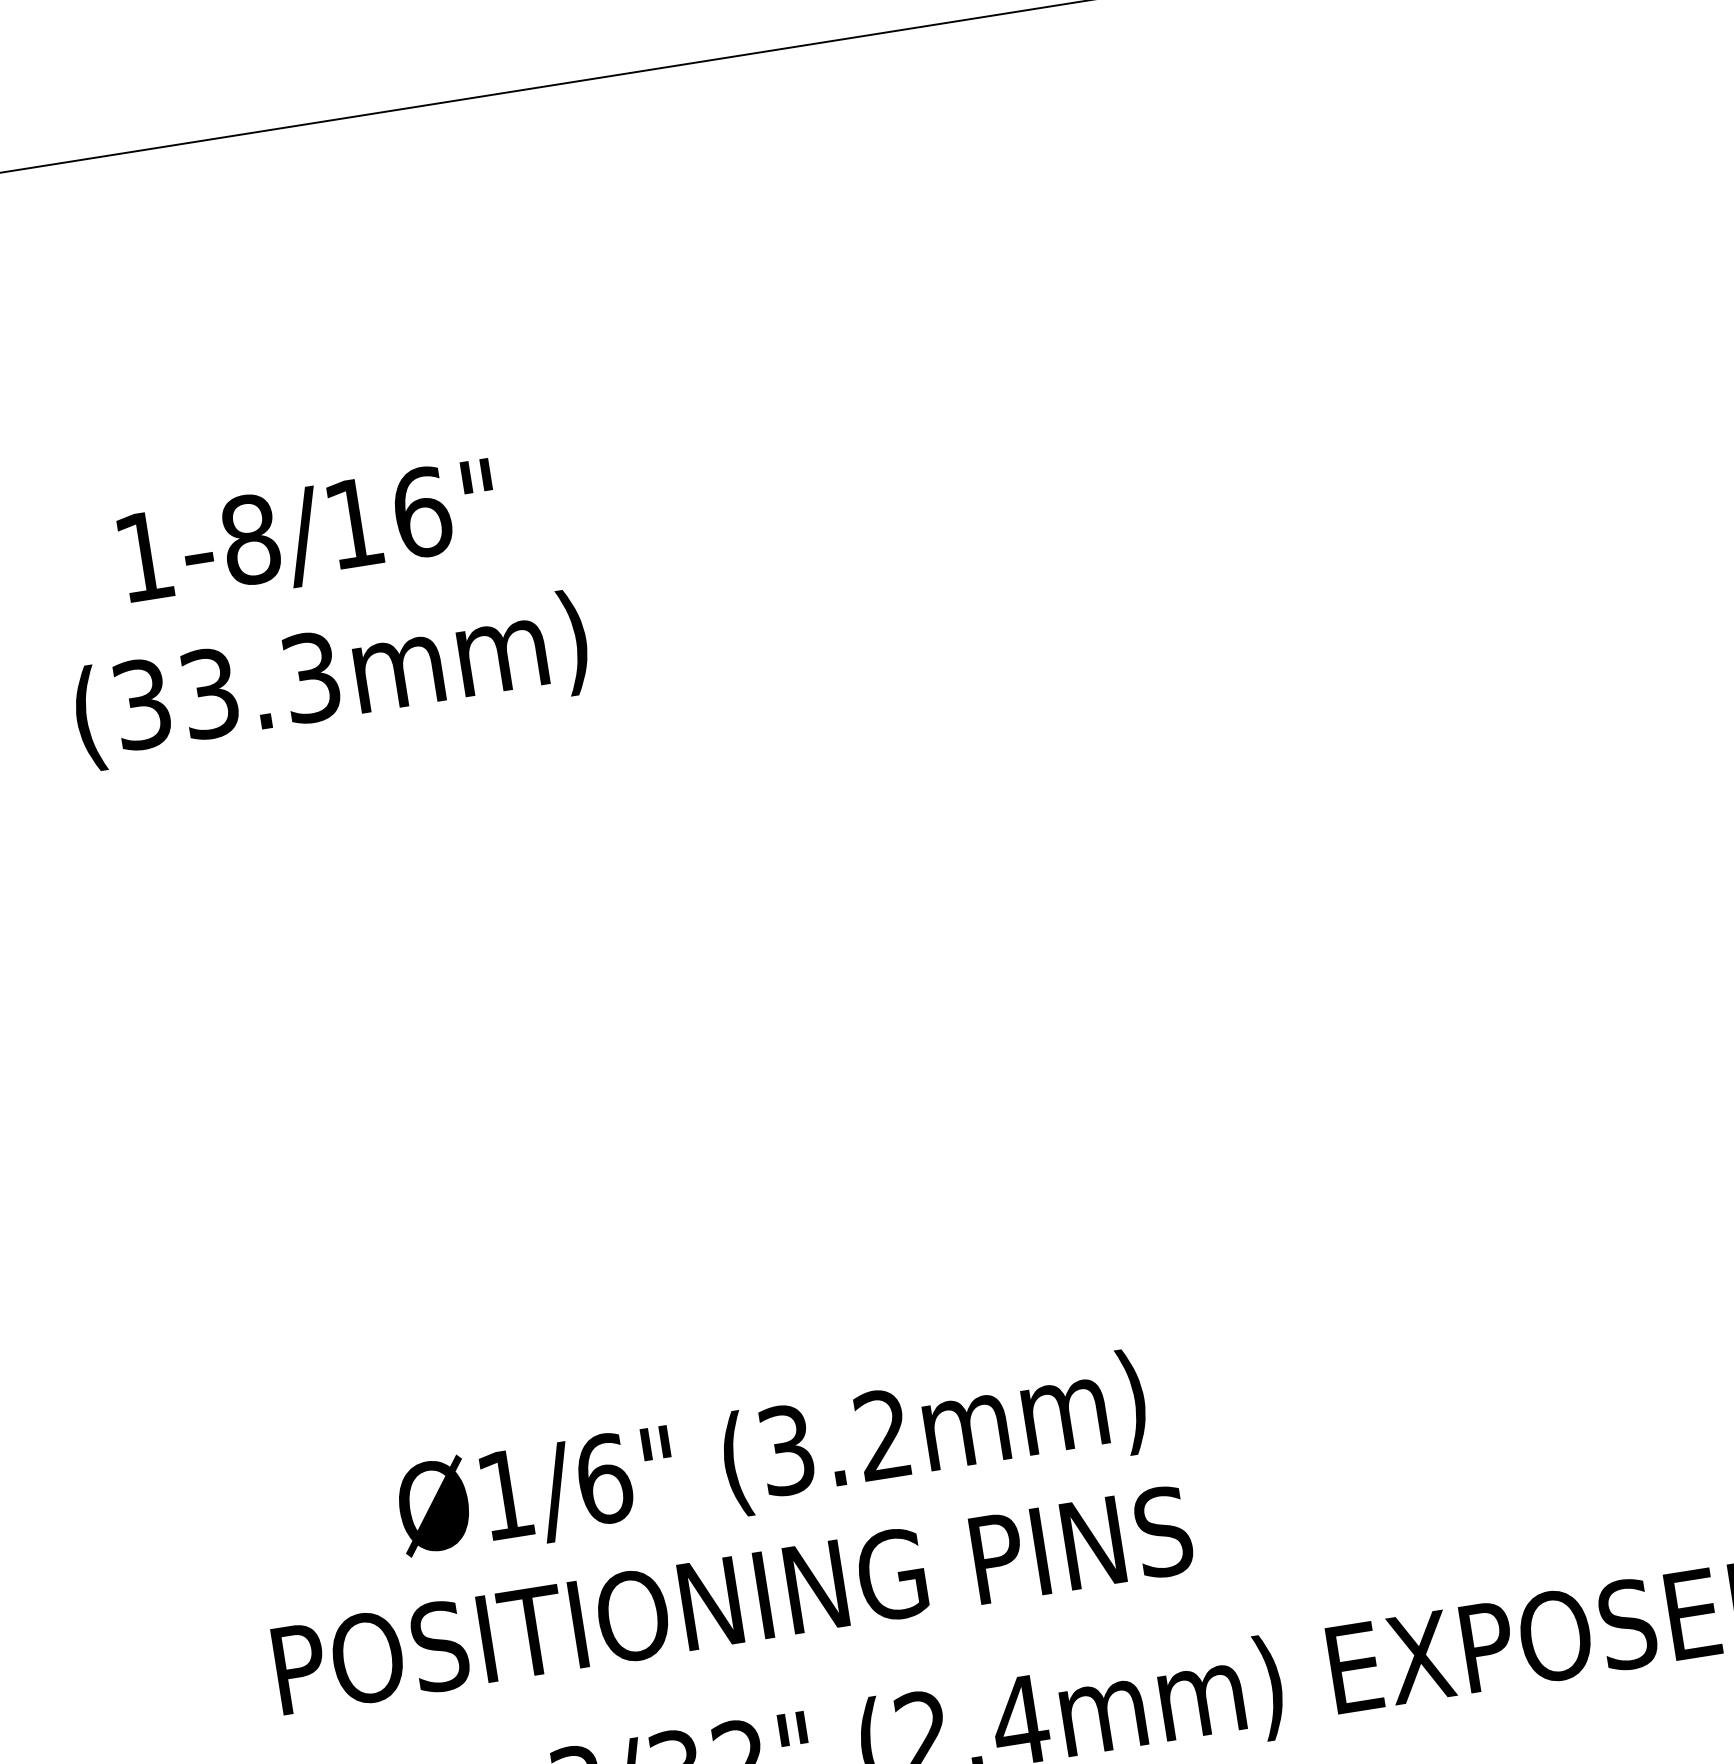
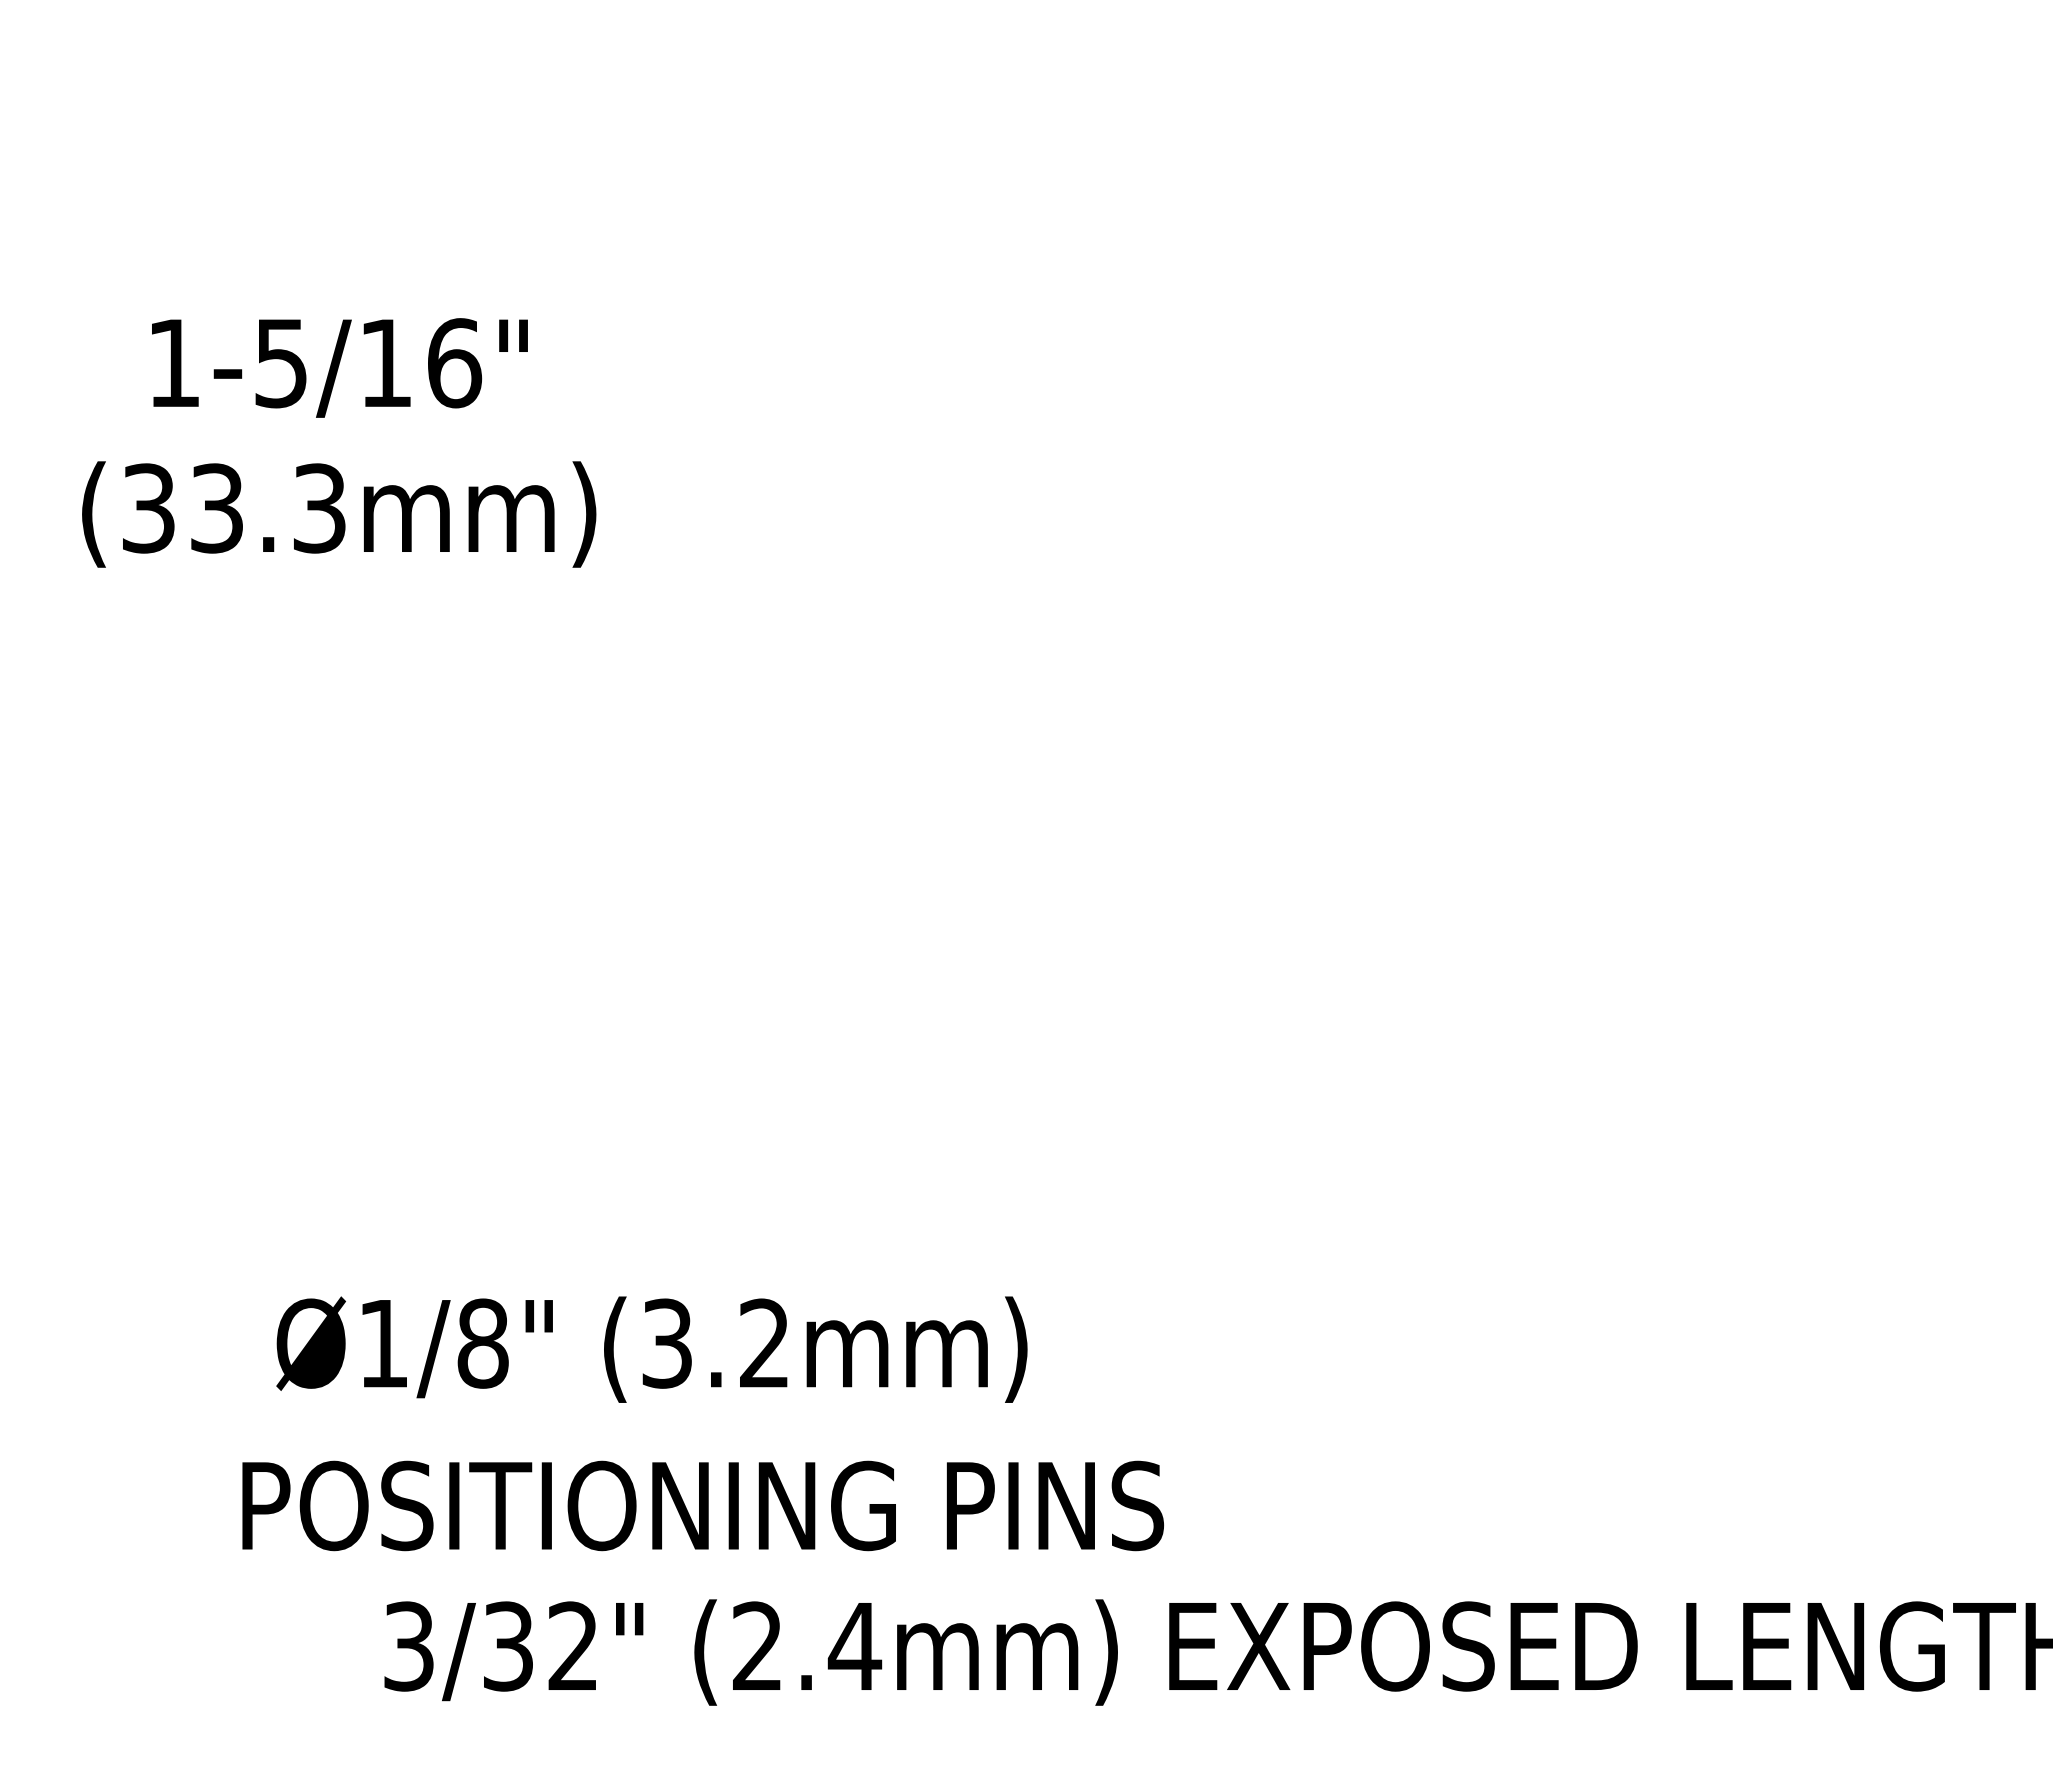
text: (250, 539) -> (281, 363), 1-8/16" -> 1-5/16"
text: (604, 1478) -> (483, 1343), Ø1/6" -> Ø1/8"
text: (732, 1599) -> (702, 1505), moved

